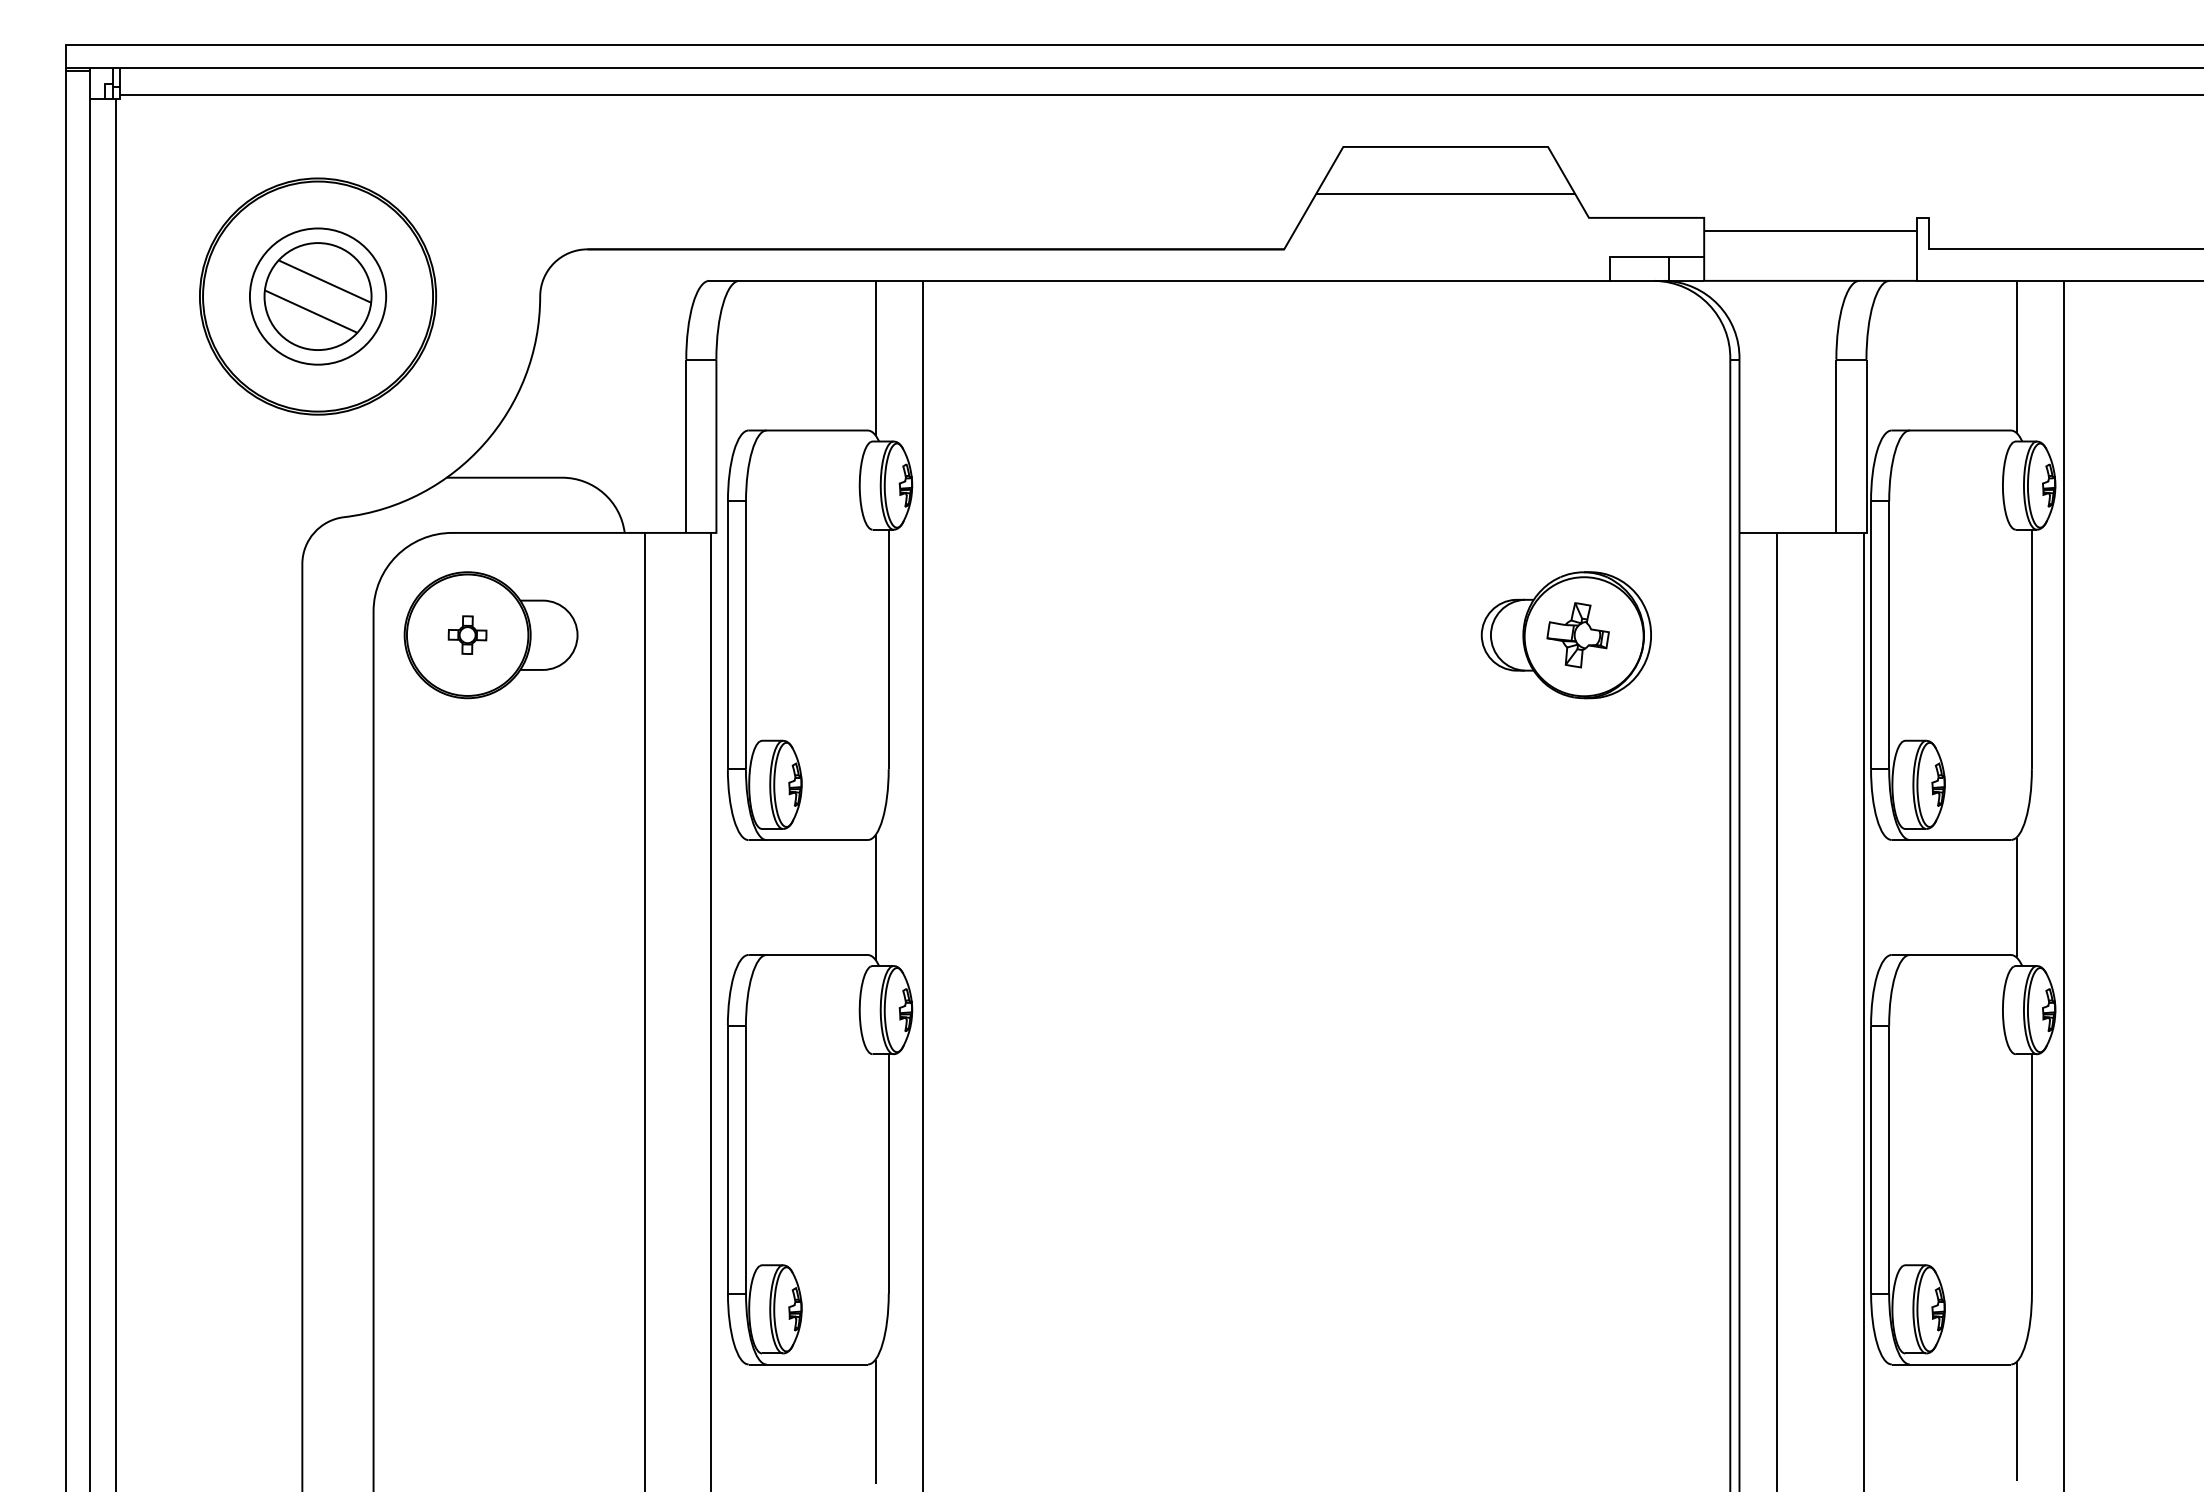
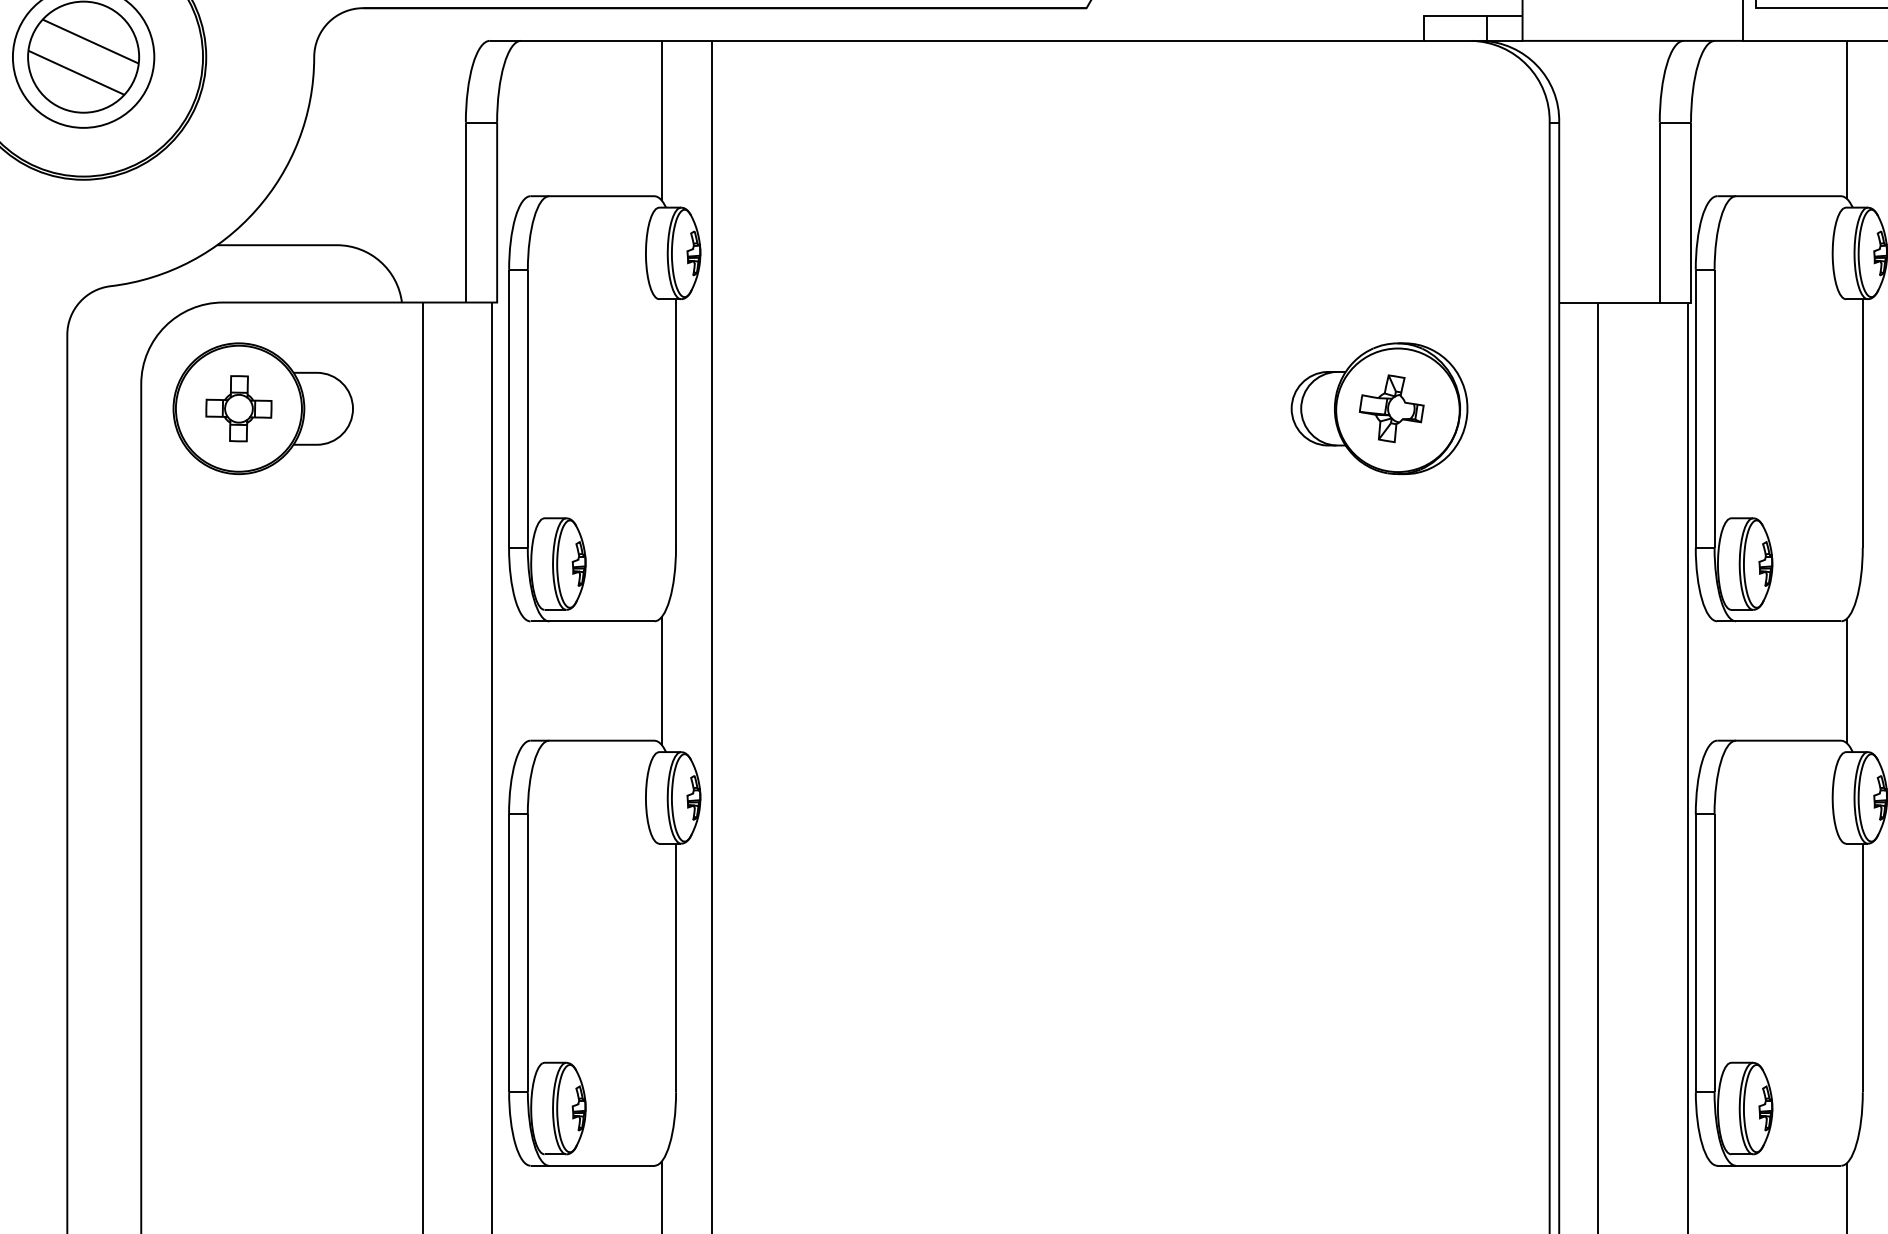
part: (467, 634) -> (238, 407), size x1.67

